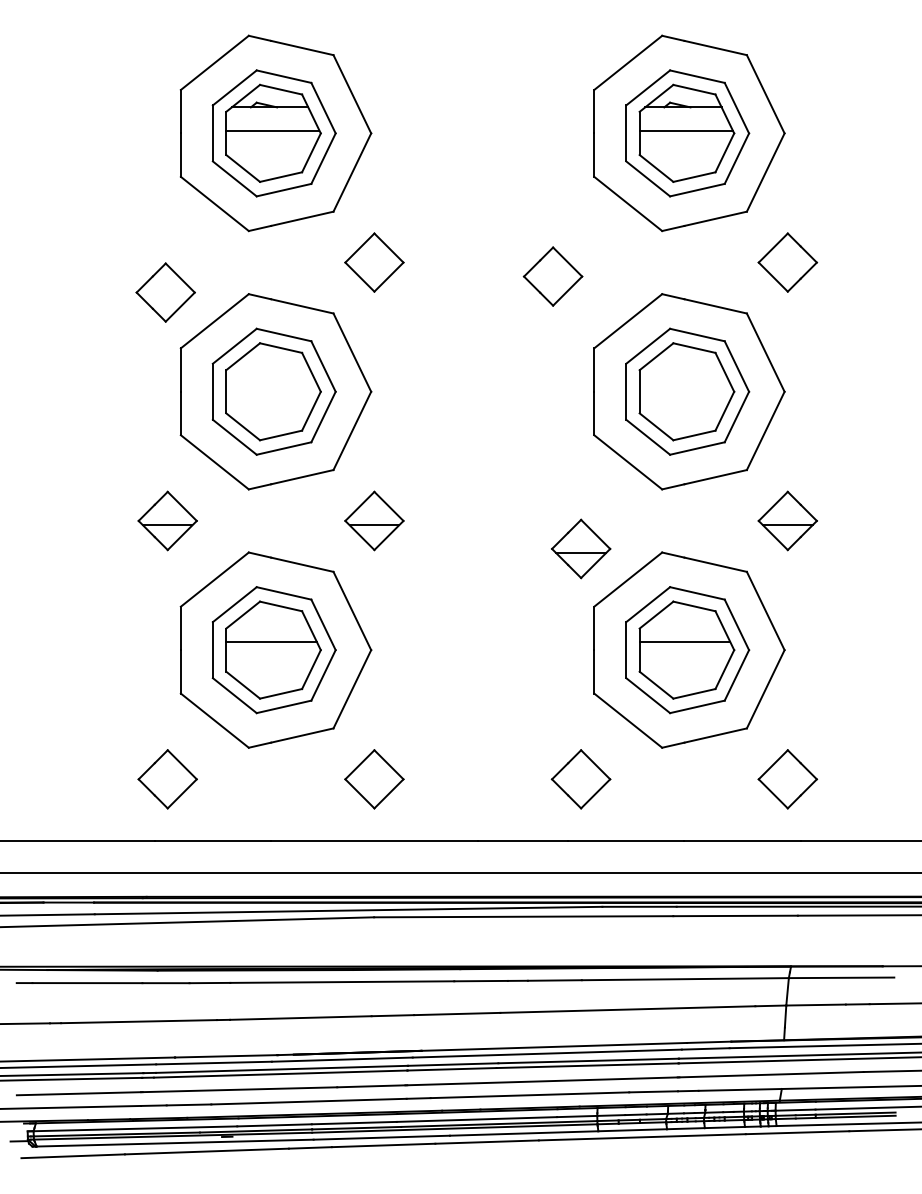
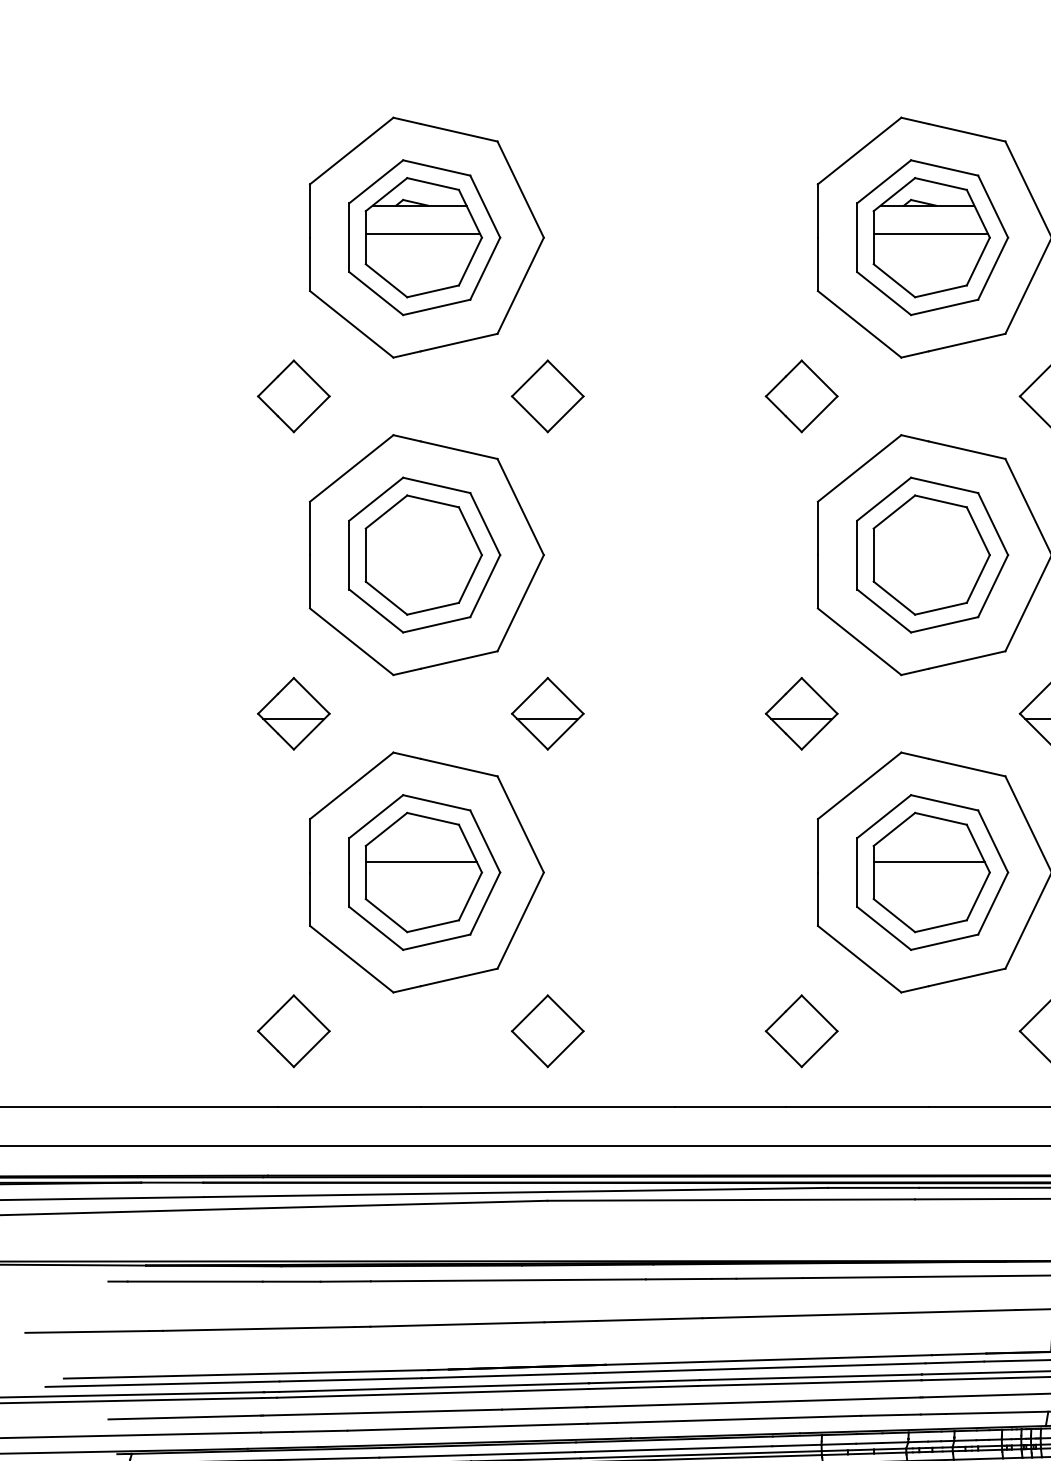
part: (552, 276) -> (800, 396), moved
part: (165, 292) -> (293, 396), moved
part: (581, 548) -> (802, 713), moved

